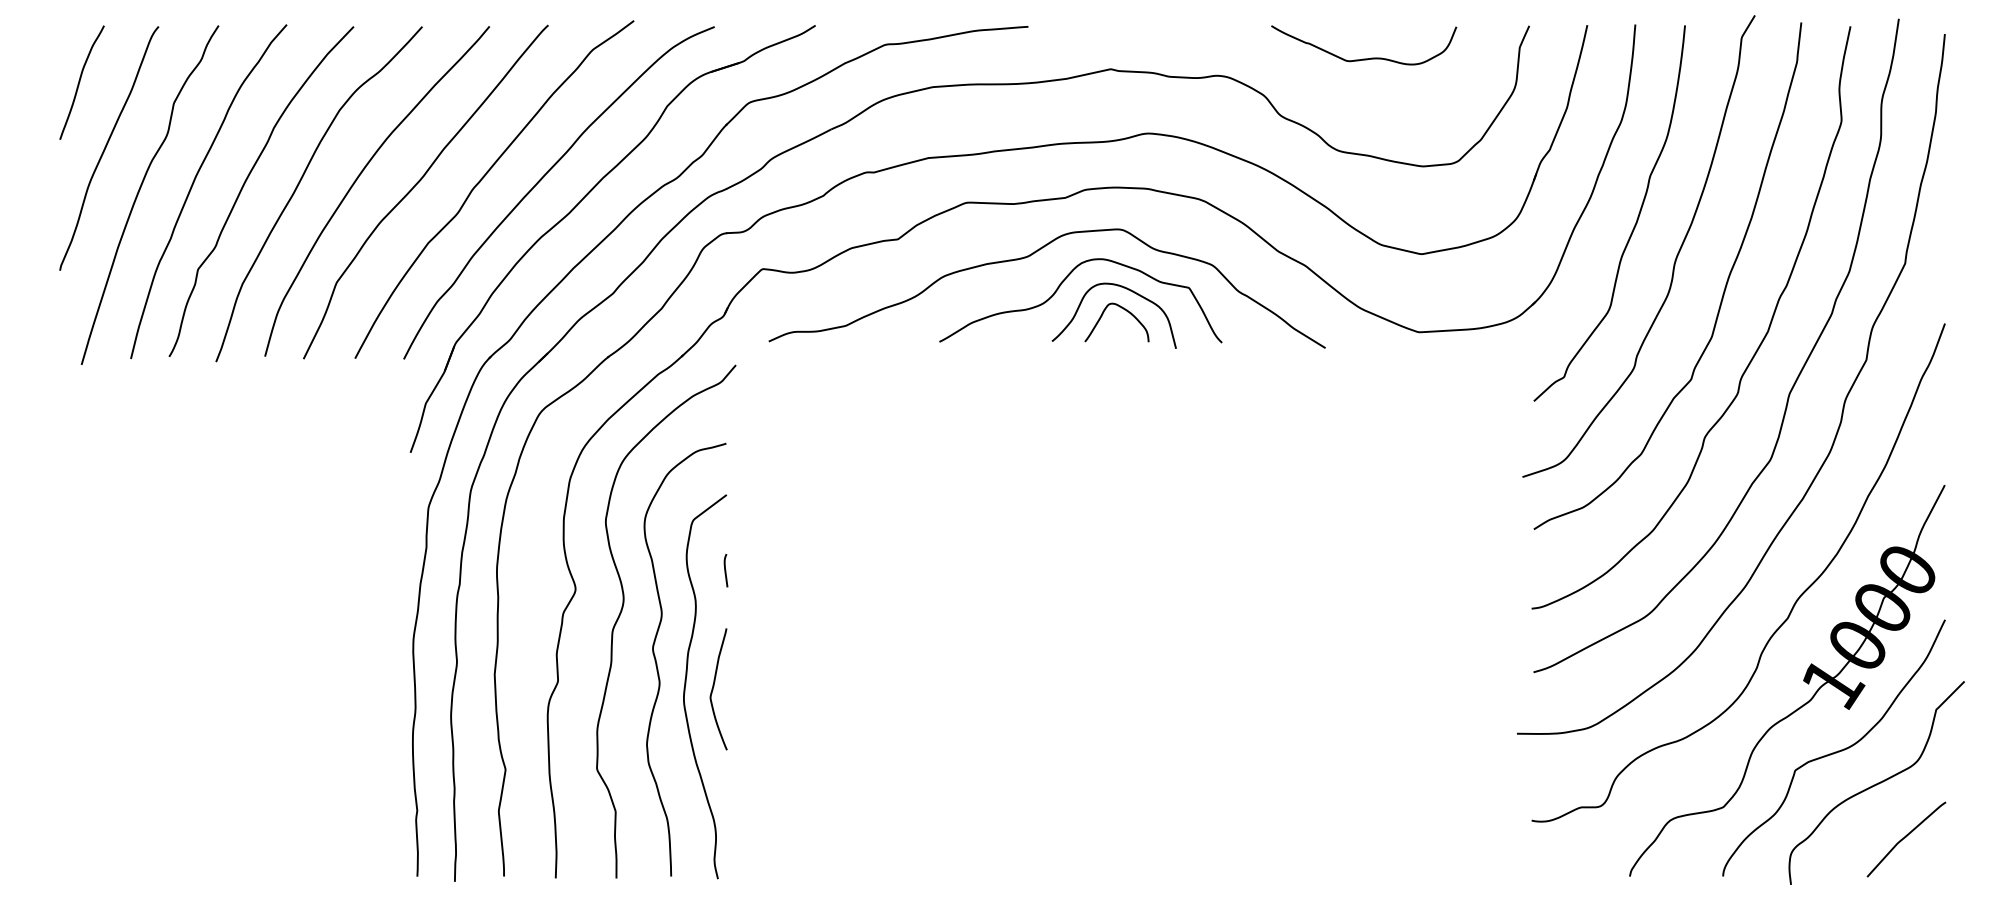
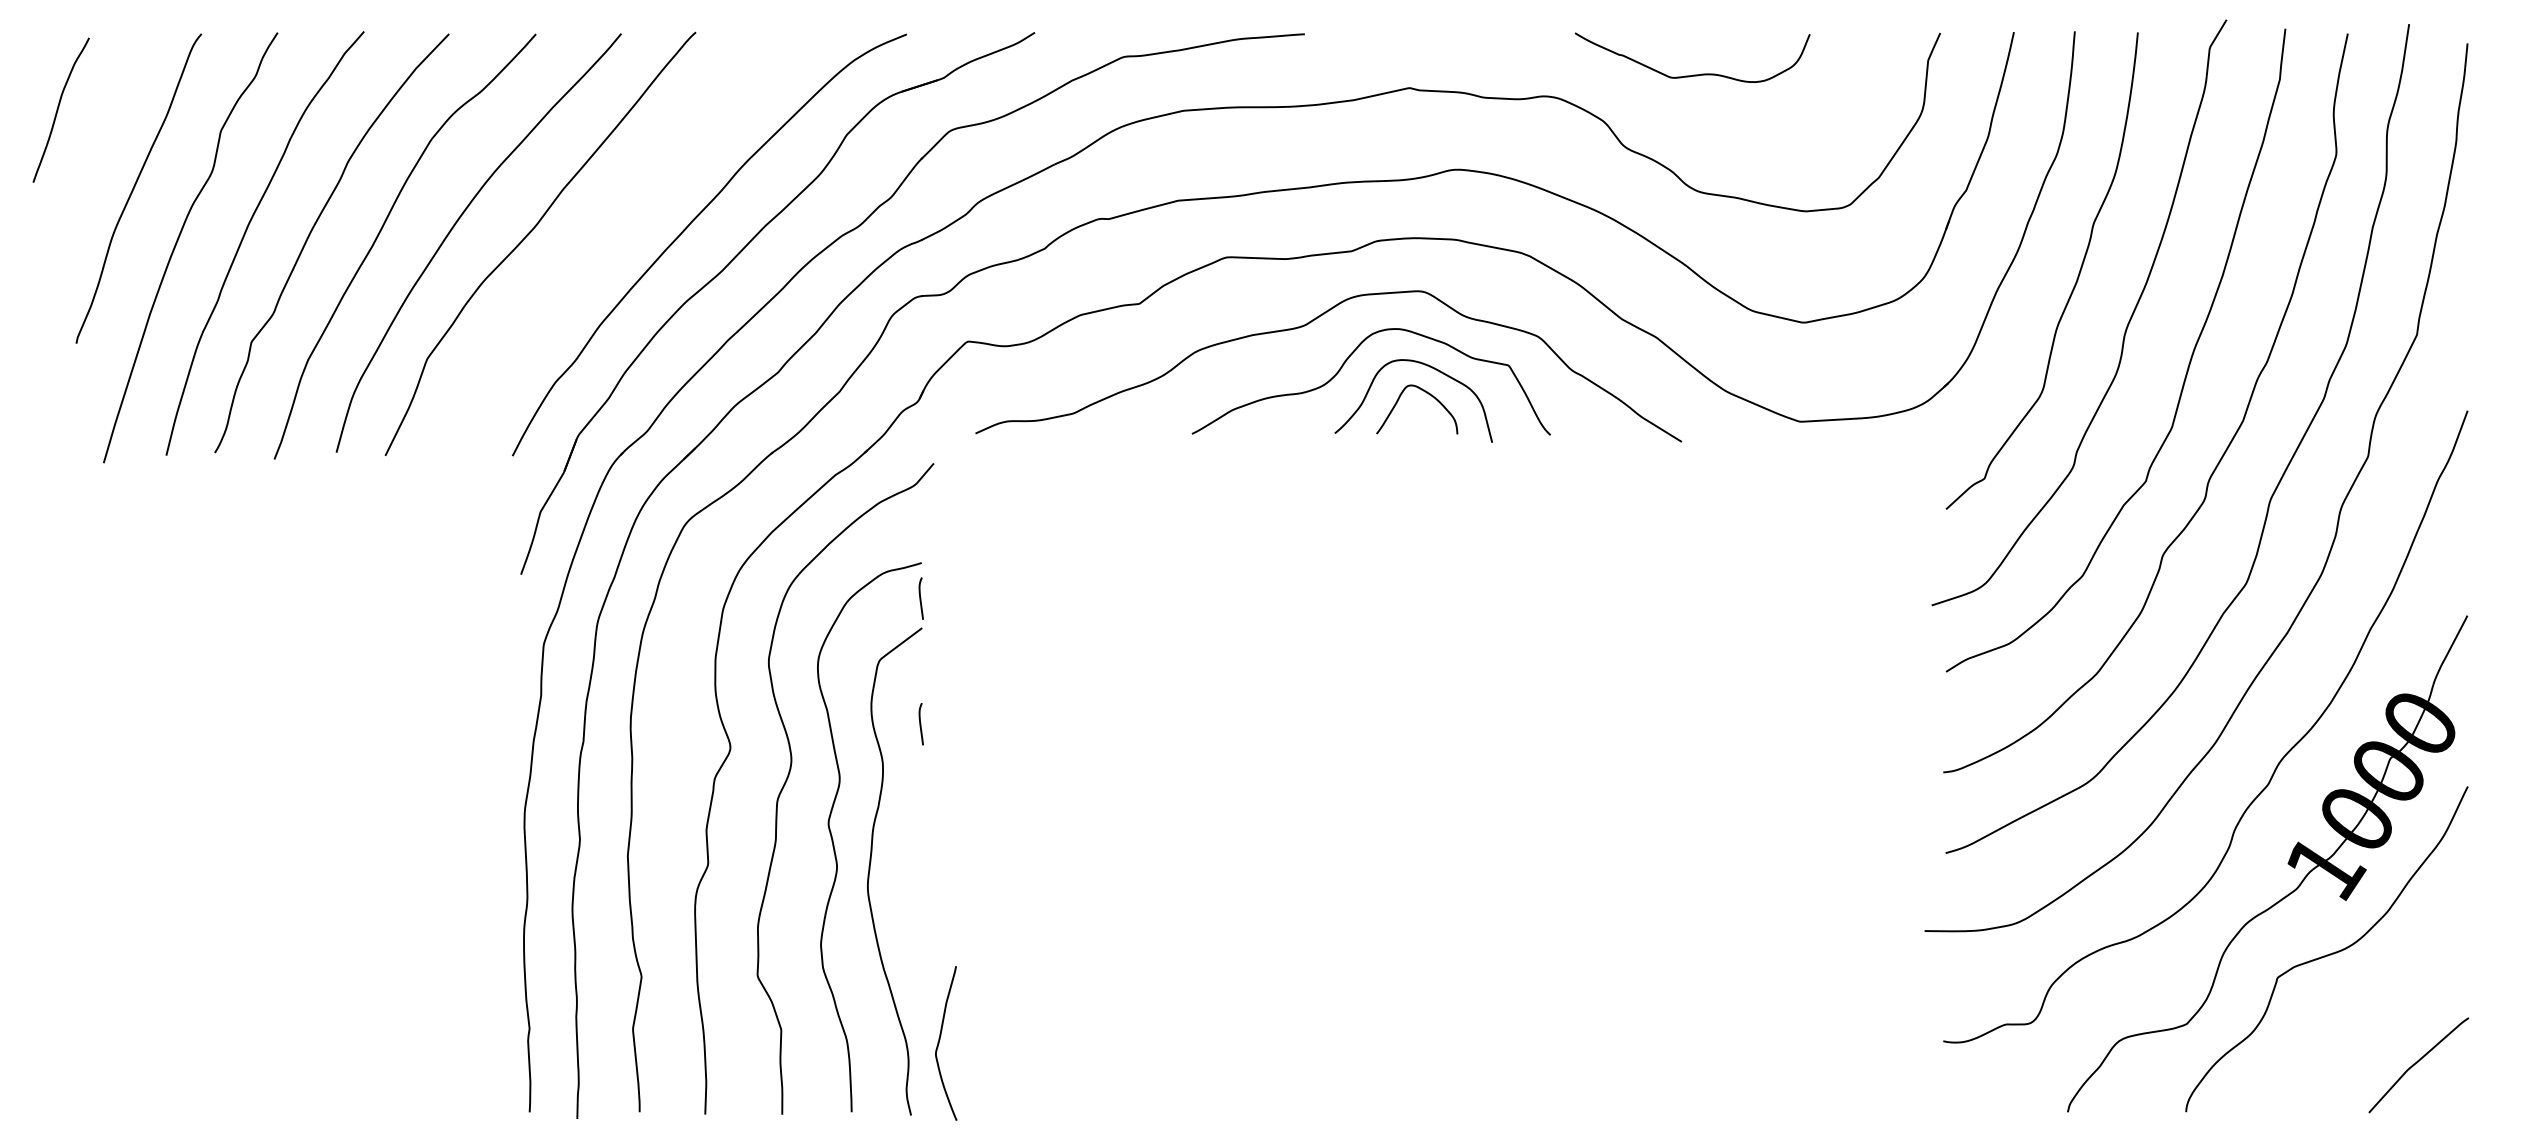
curve: (1364, 58) -> (1693, 74), moved
curve: (80, 82) -> (59, 109), moved
curve: (481, 181) -> (611, 230), removed
curve: (725, 471) -> (920, 598), added
curve: (714, 686) -> (940, 1039), moved
curve: (1876, 783) -> (2380, 994), removed

